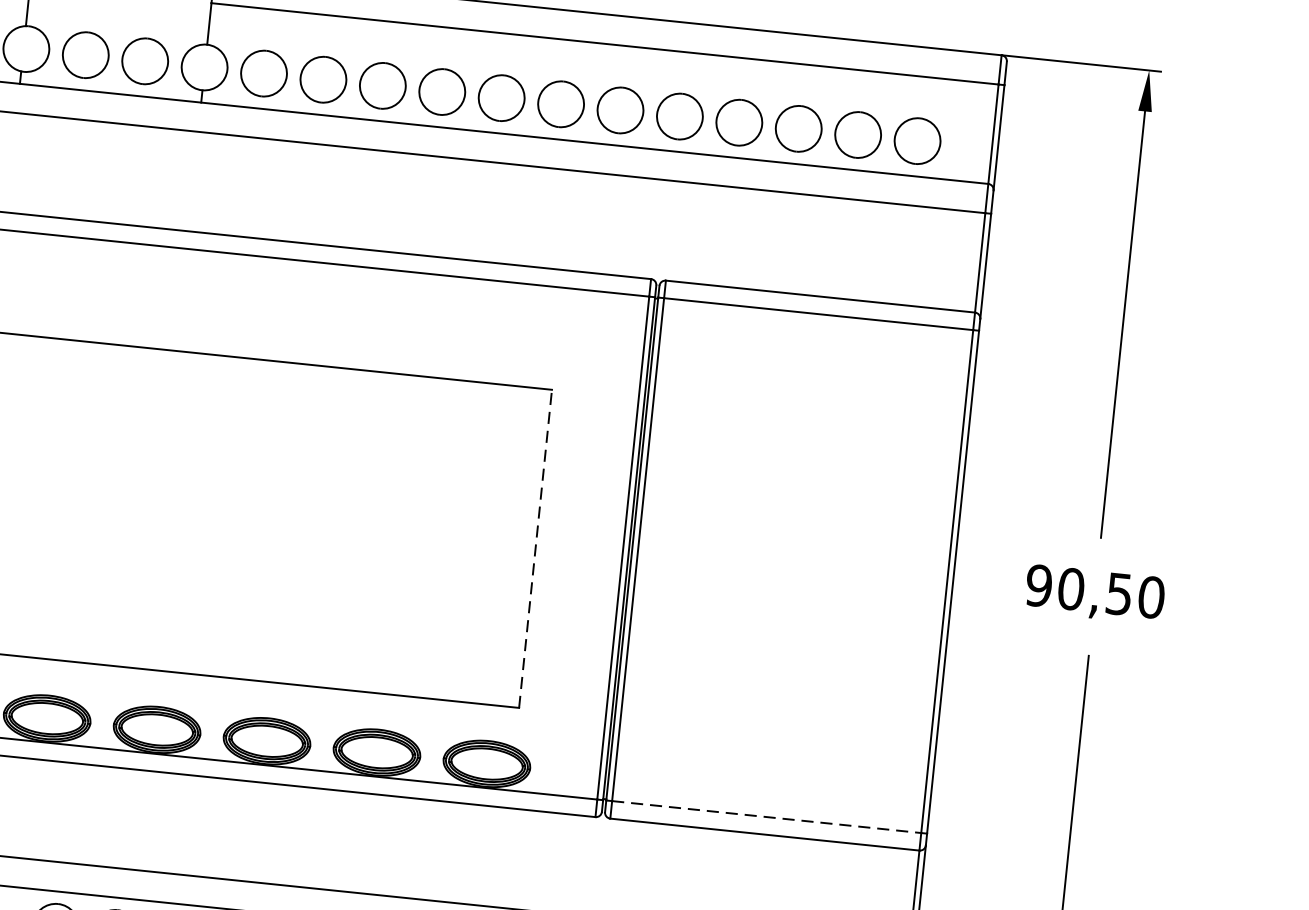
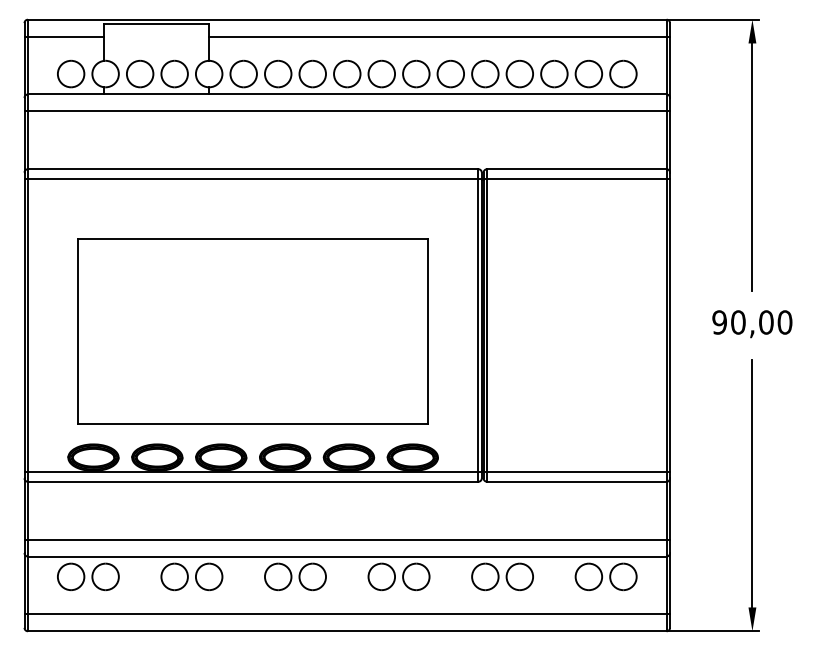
line: (536, 547) -> (428, 330), dashed -> solid
text: (1119, 594) -> (766, 322), 90,50 -> 90,00
line: (766, 816) -> (576, 471), dashed -> solid

